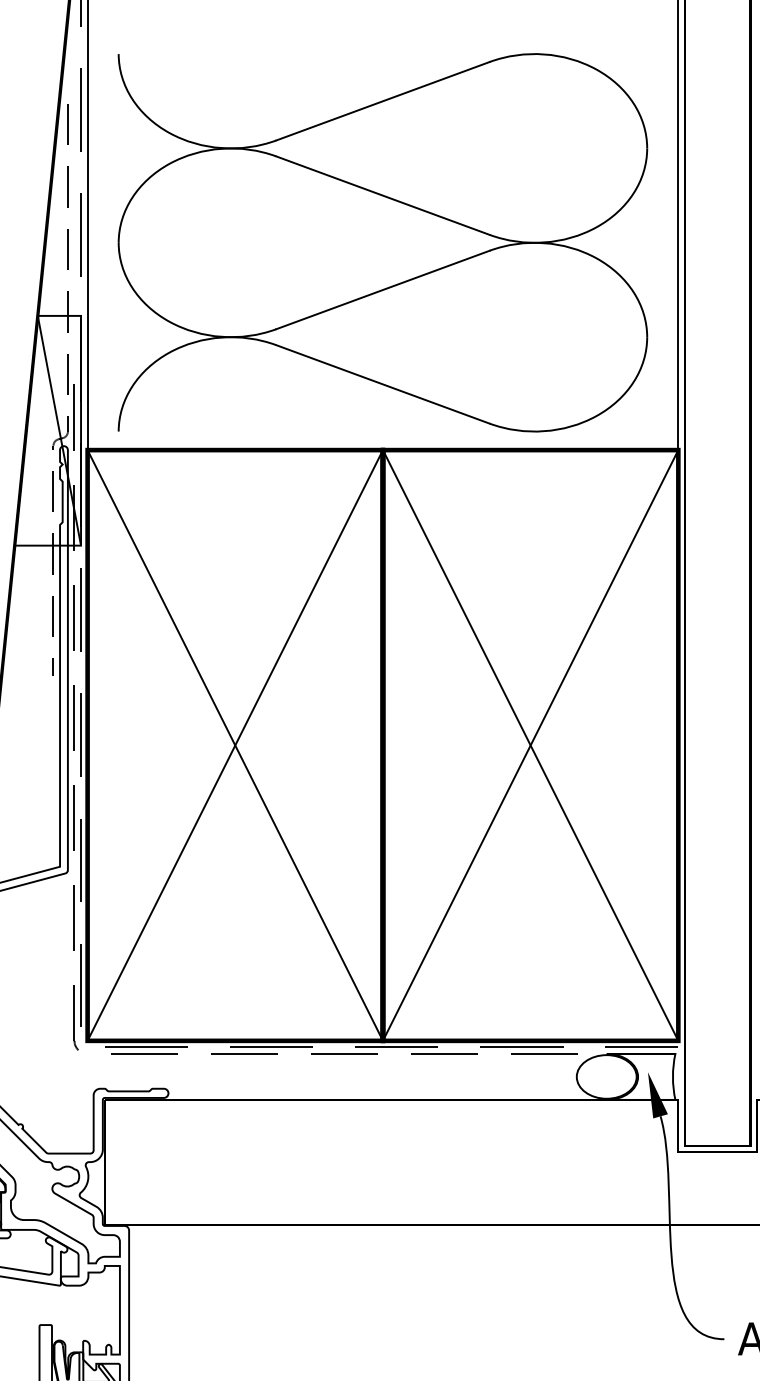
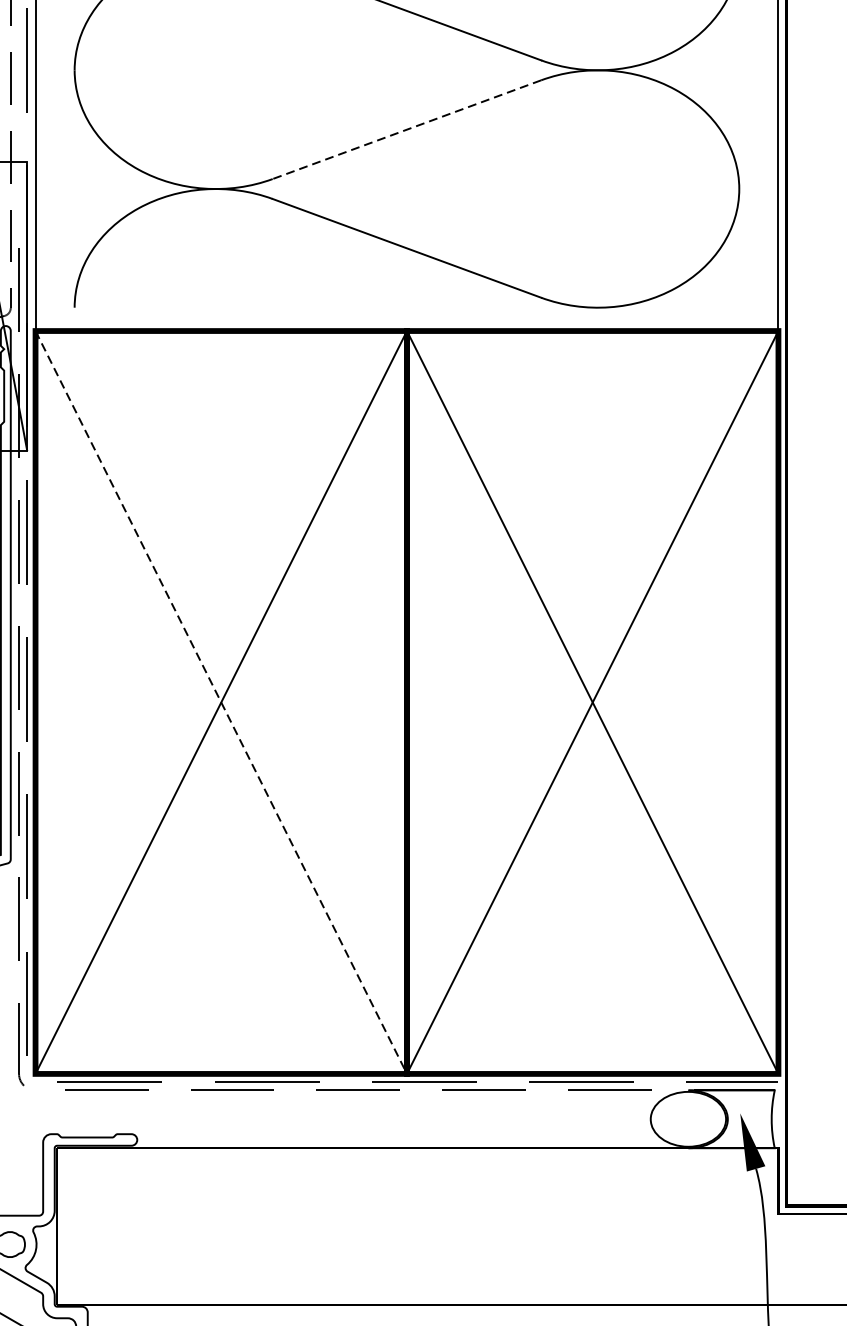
line: (382, 290) -> (406, 130), solid -> dashed
line: (235, 745) -> (221, 702), solid -> dashed

